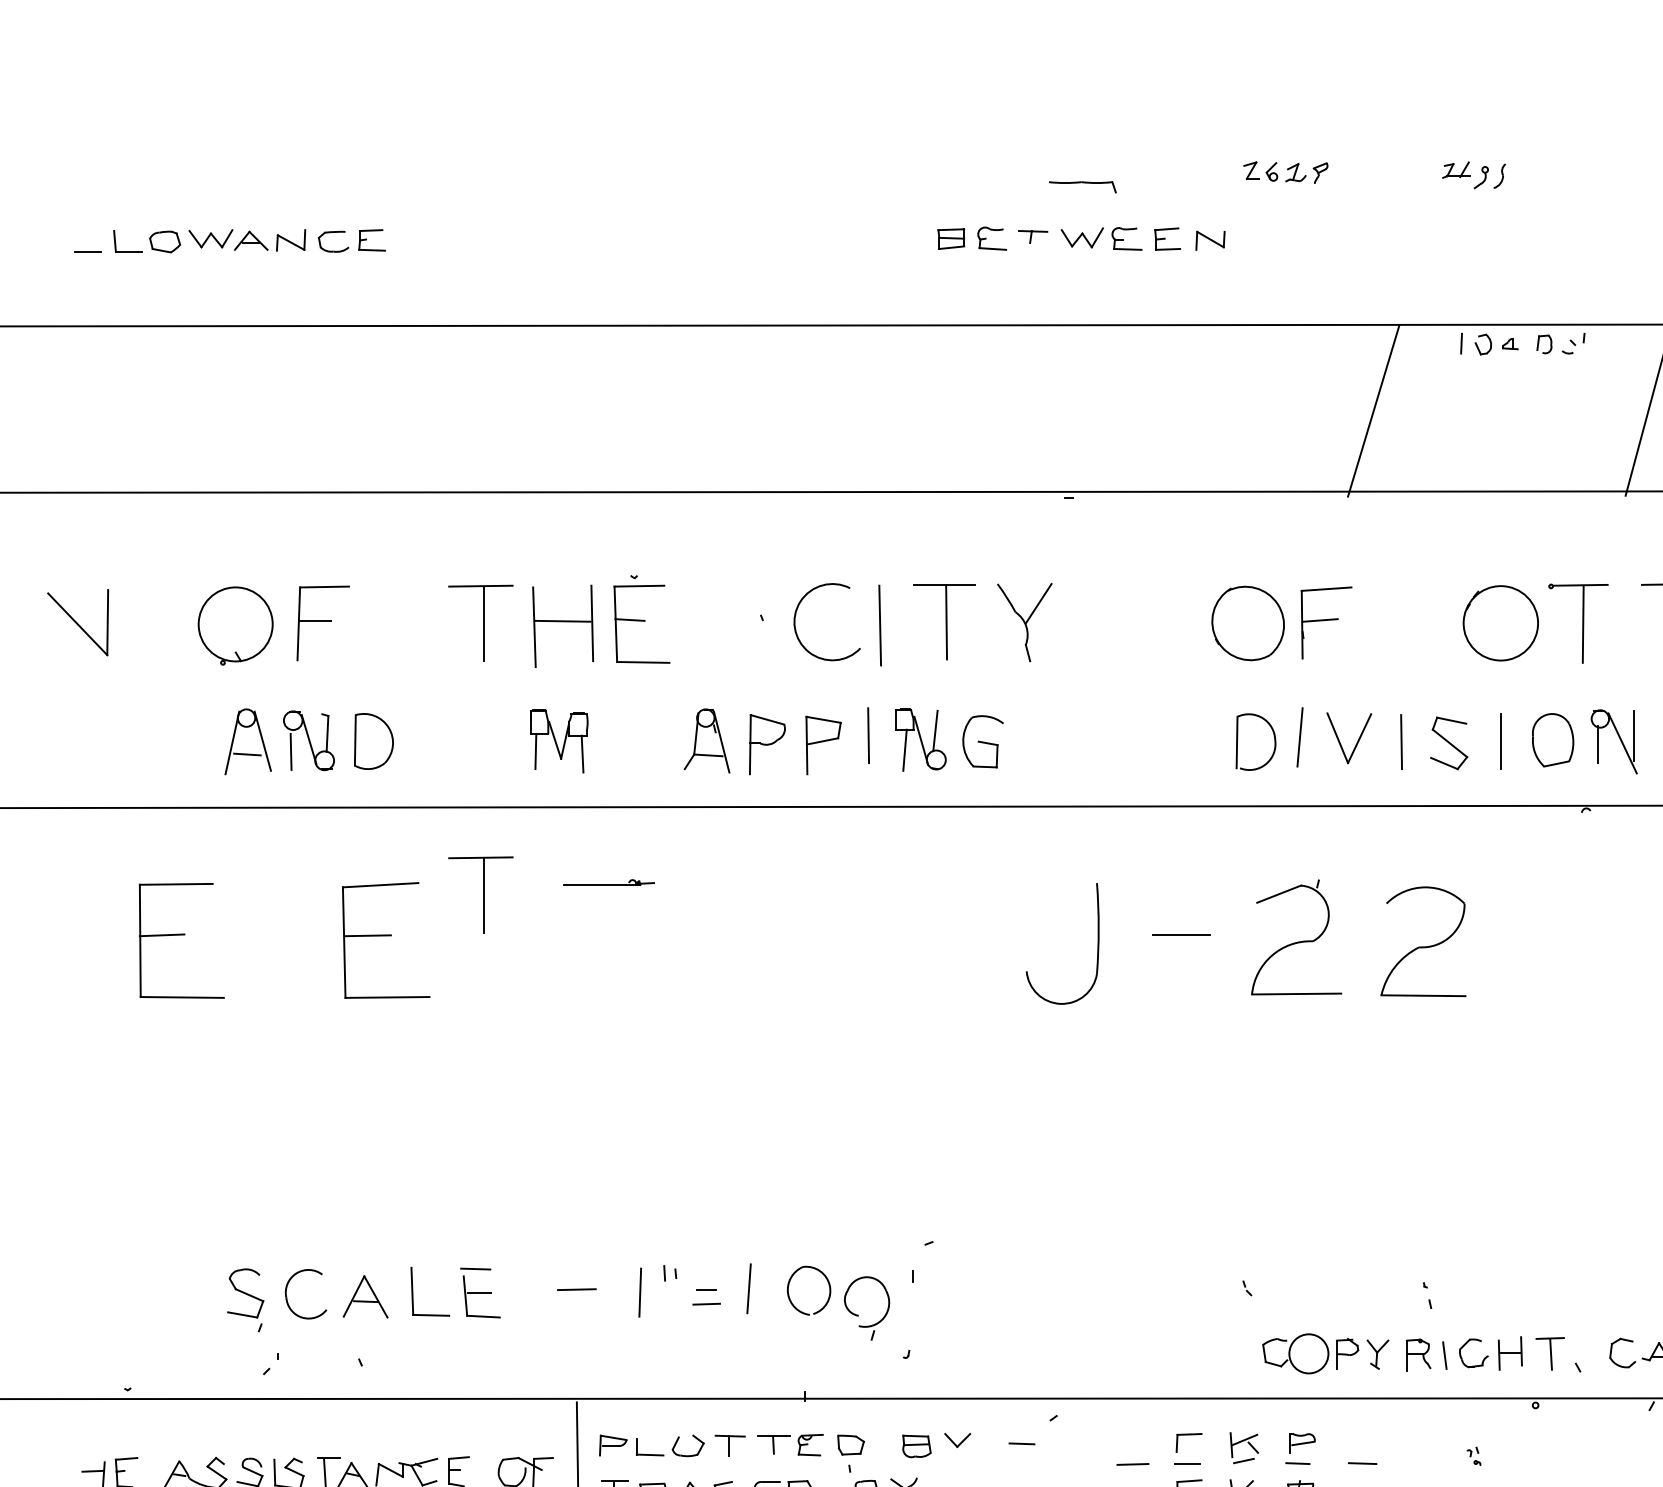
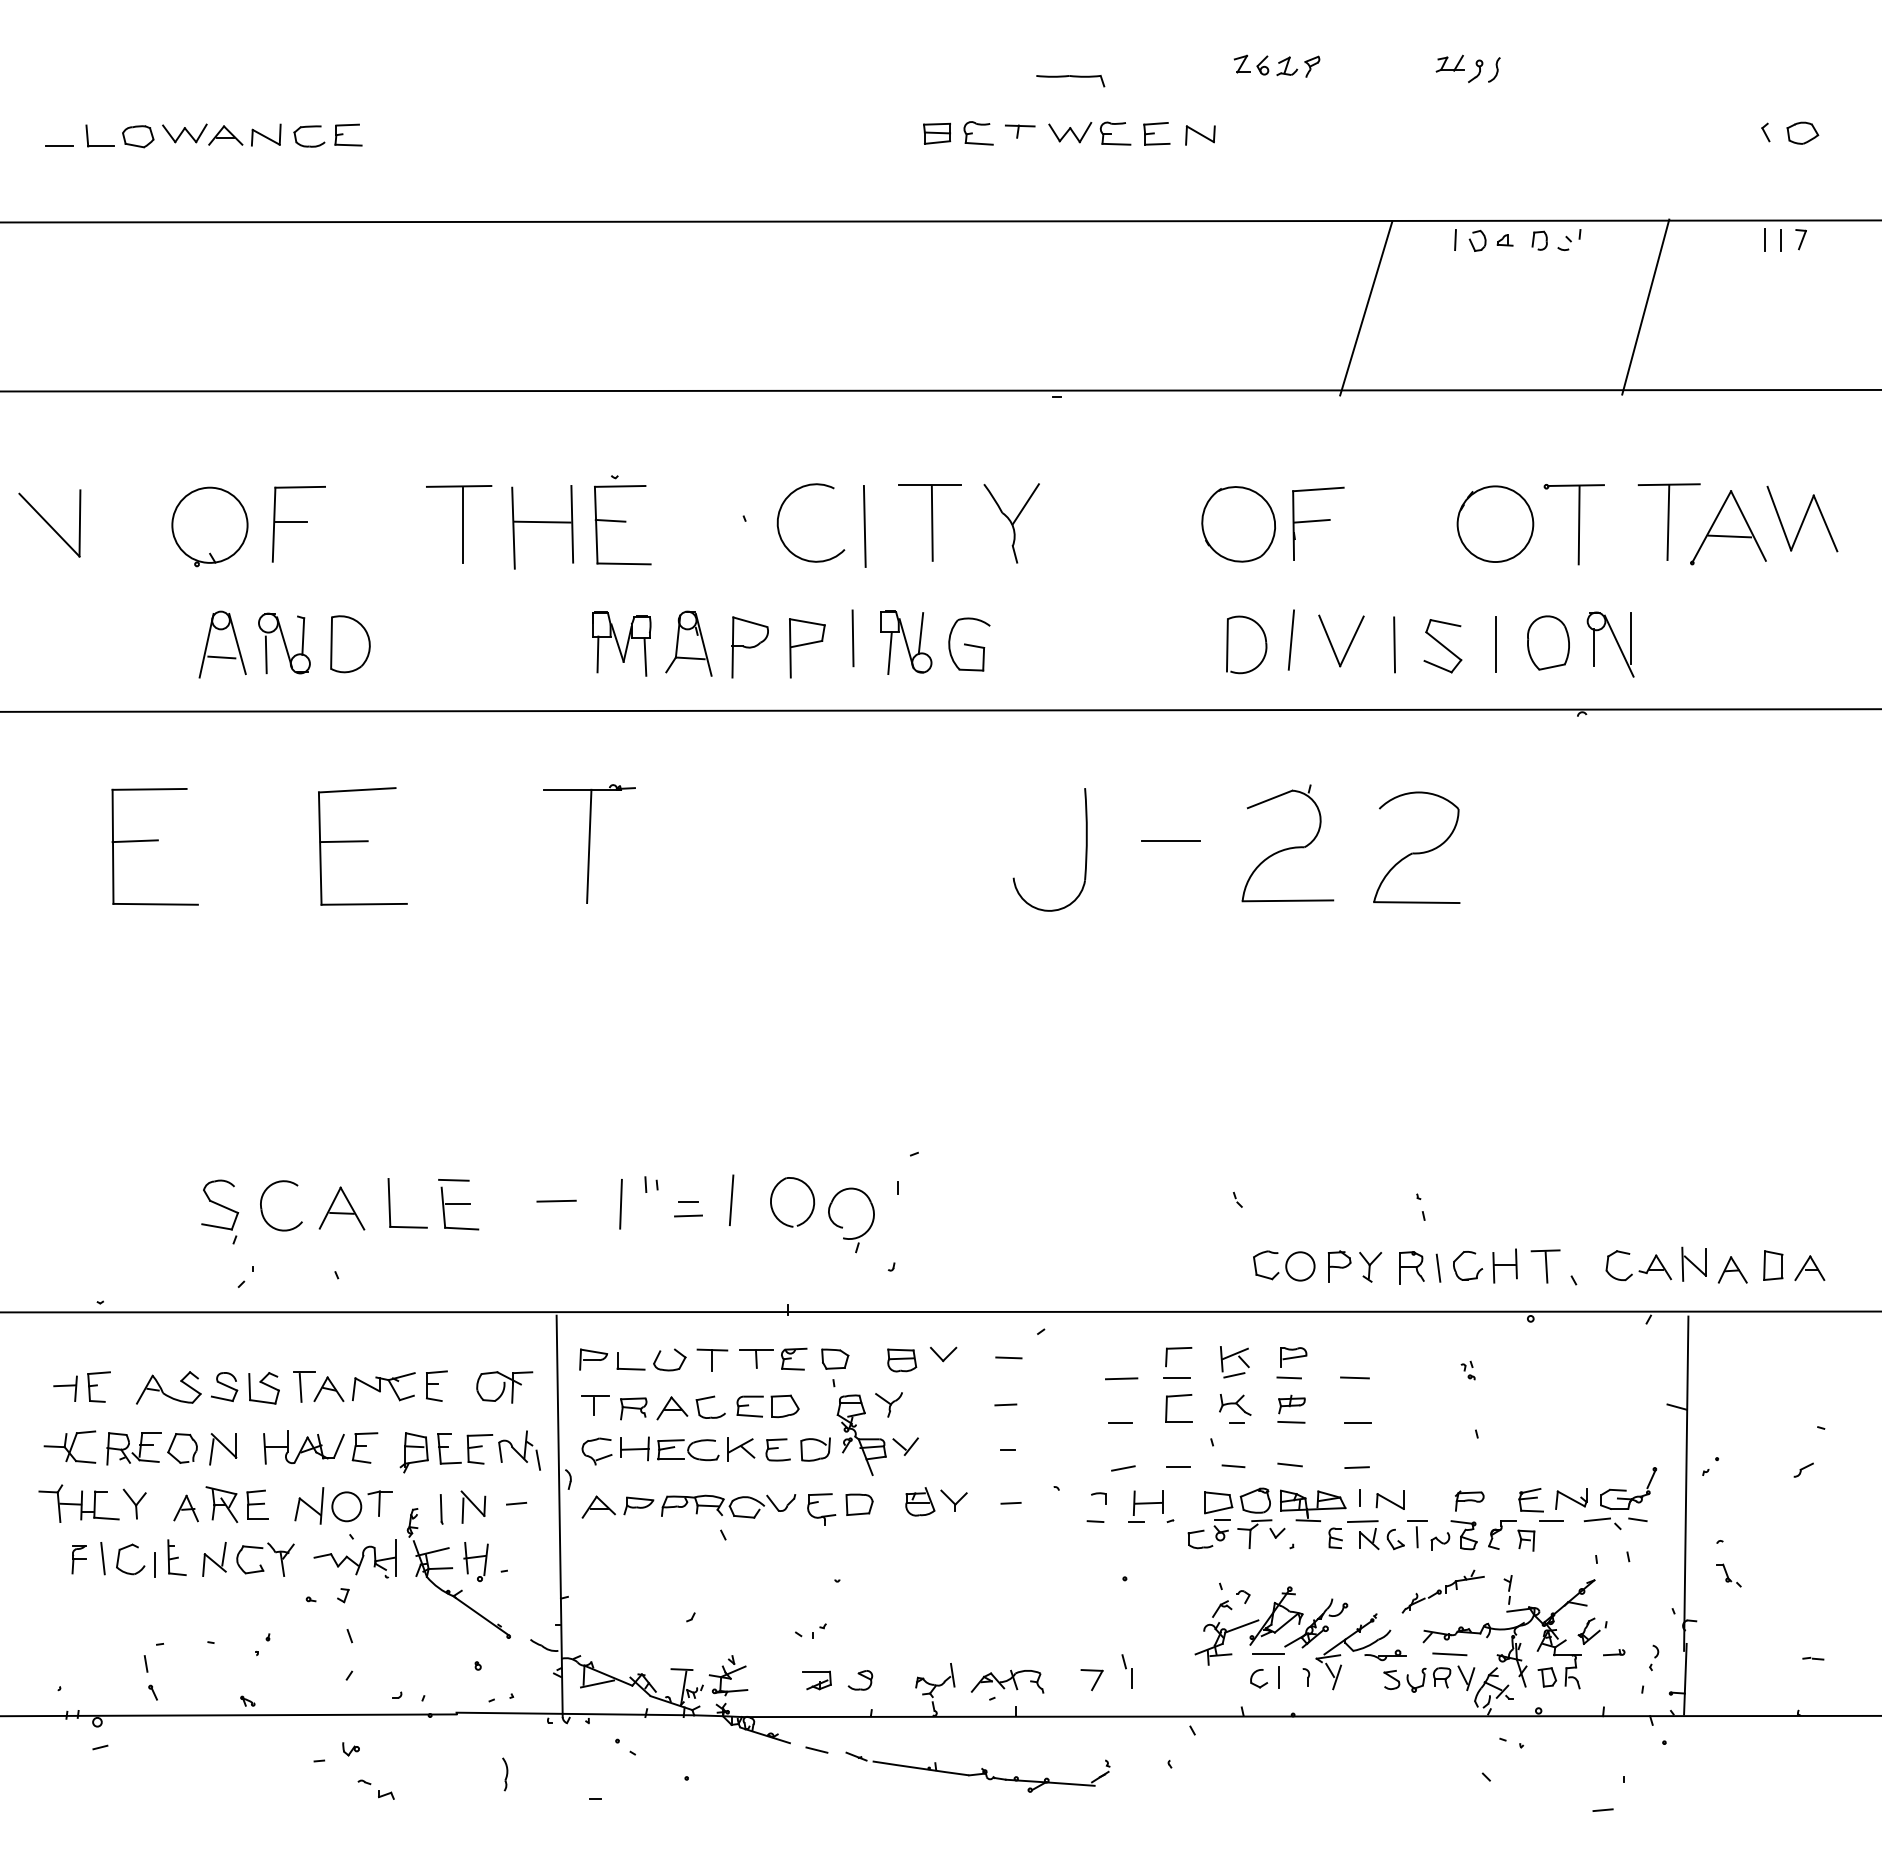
part: (559, 740) -> (621, 643), moved
part: (481, 895) -> (459, 800), removed
line: (609, 940) -> (589, 846), added
circle: (1308, 1353) -> (1300, 1266), size x0.71

